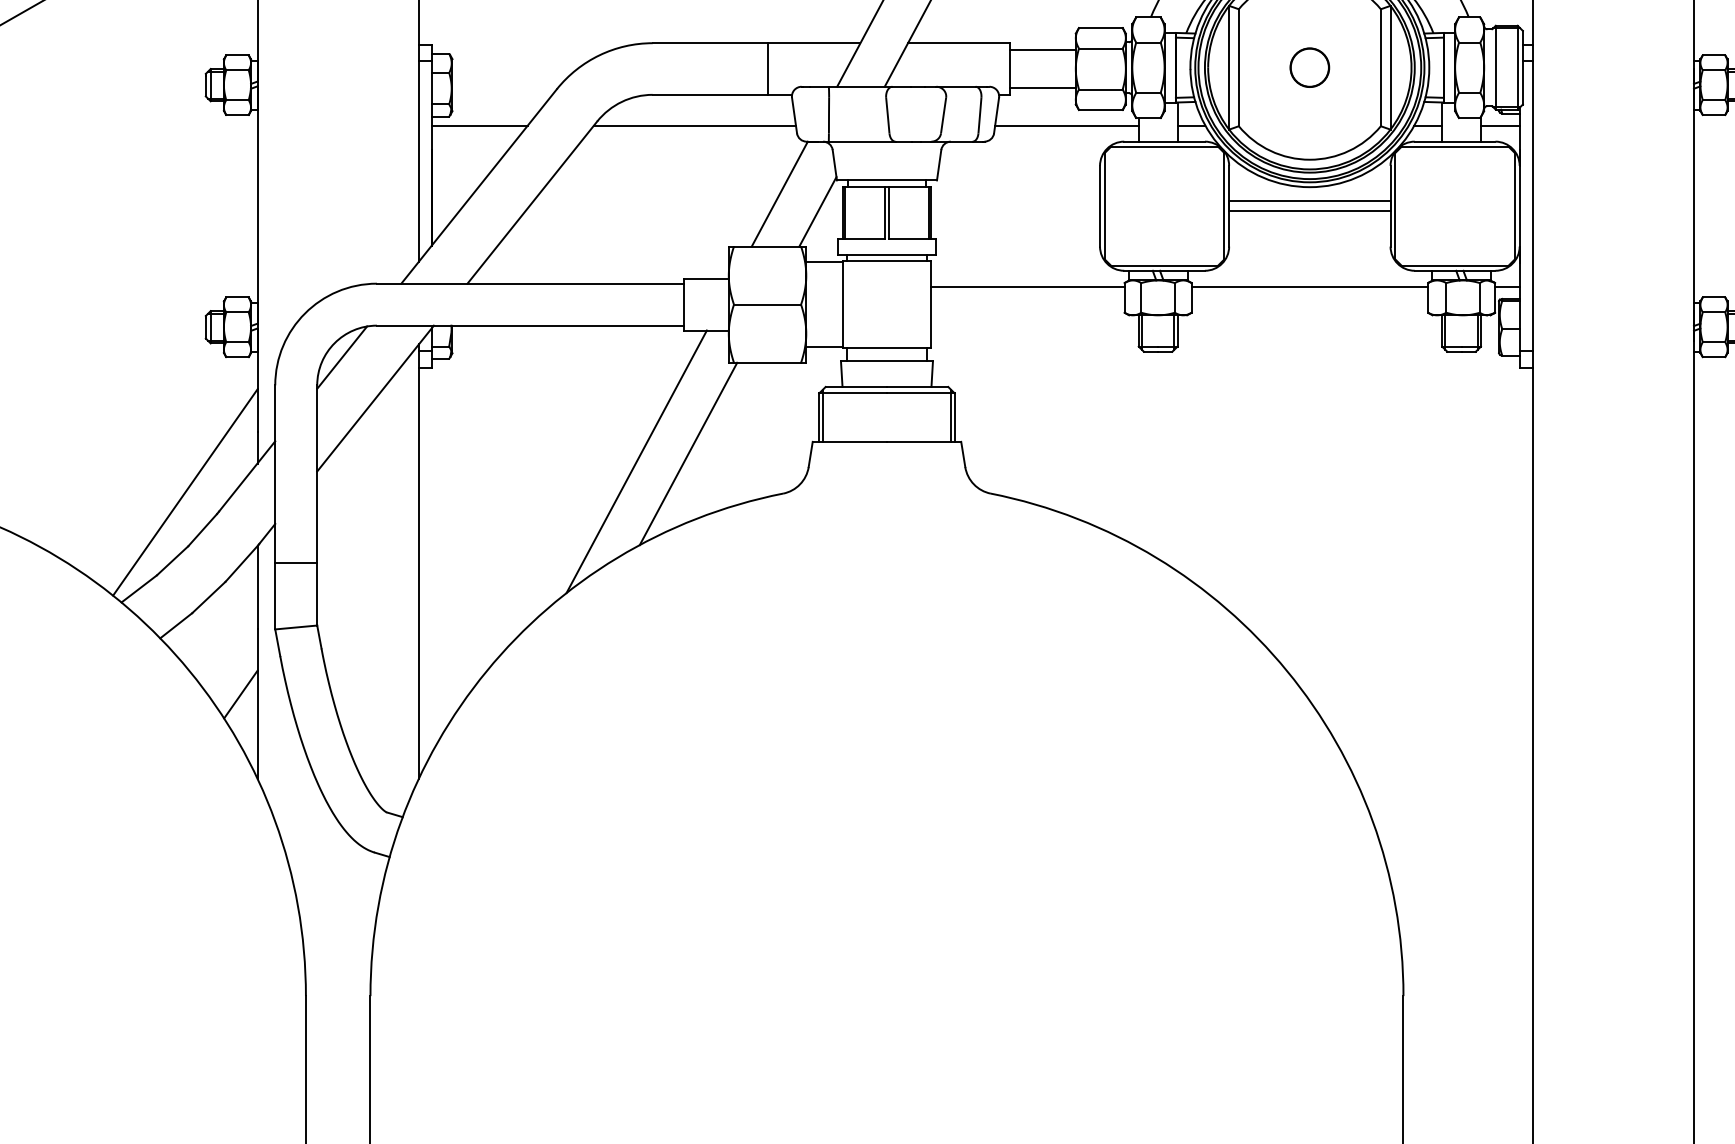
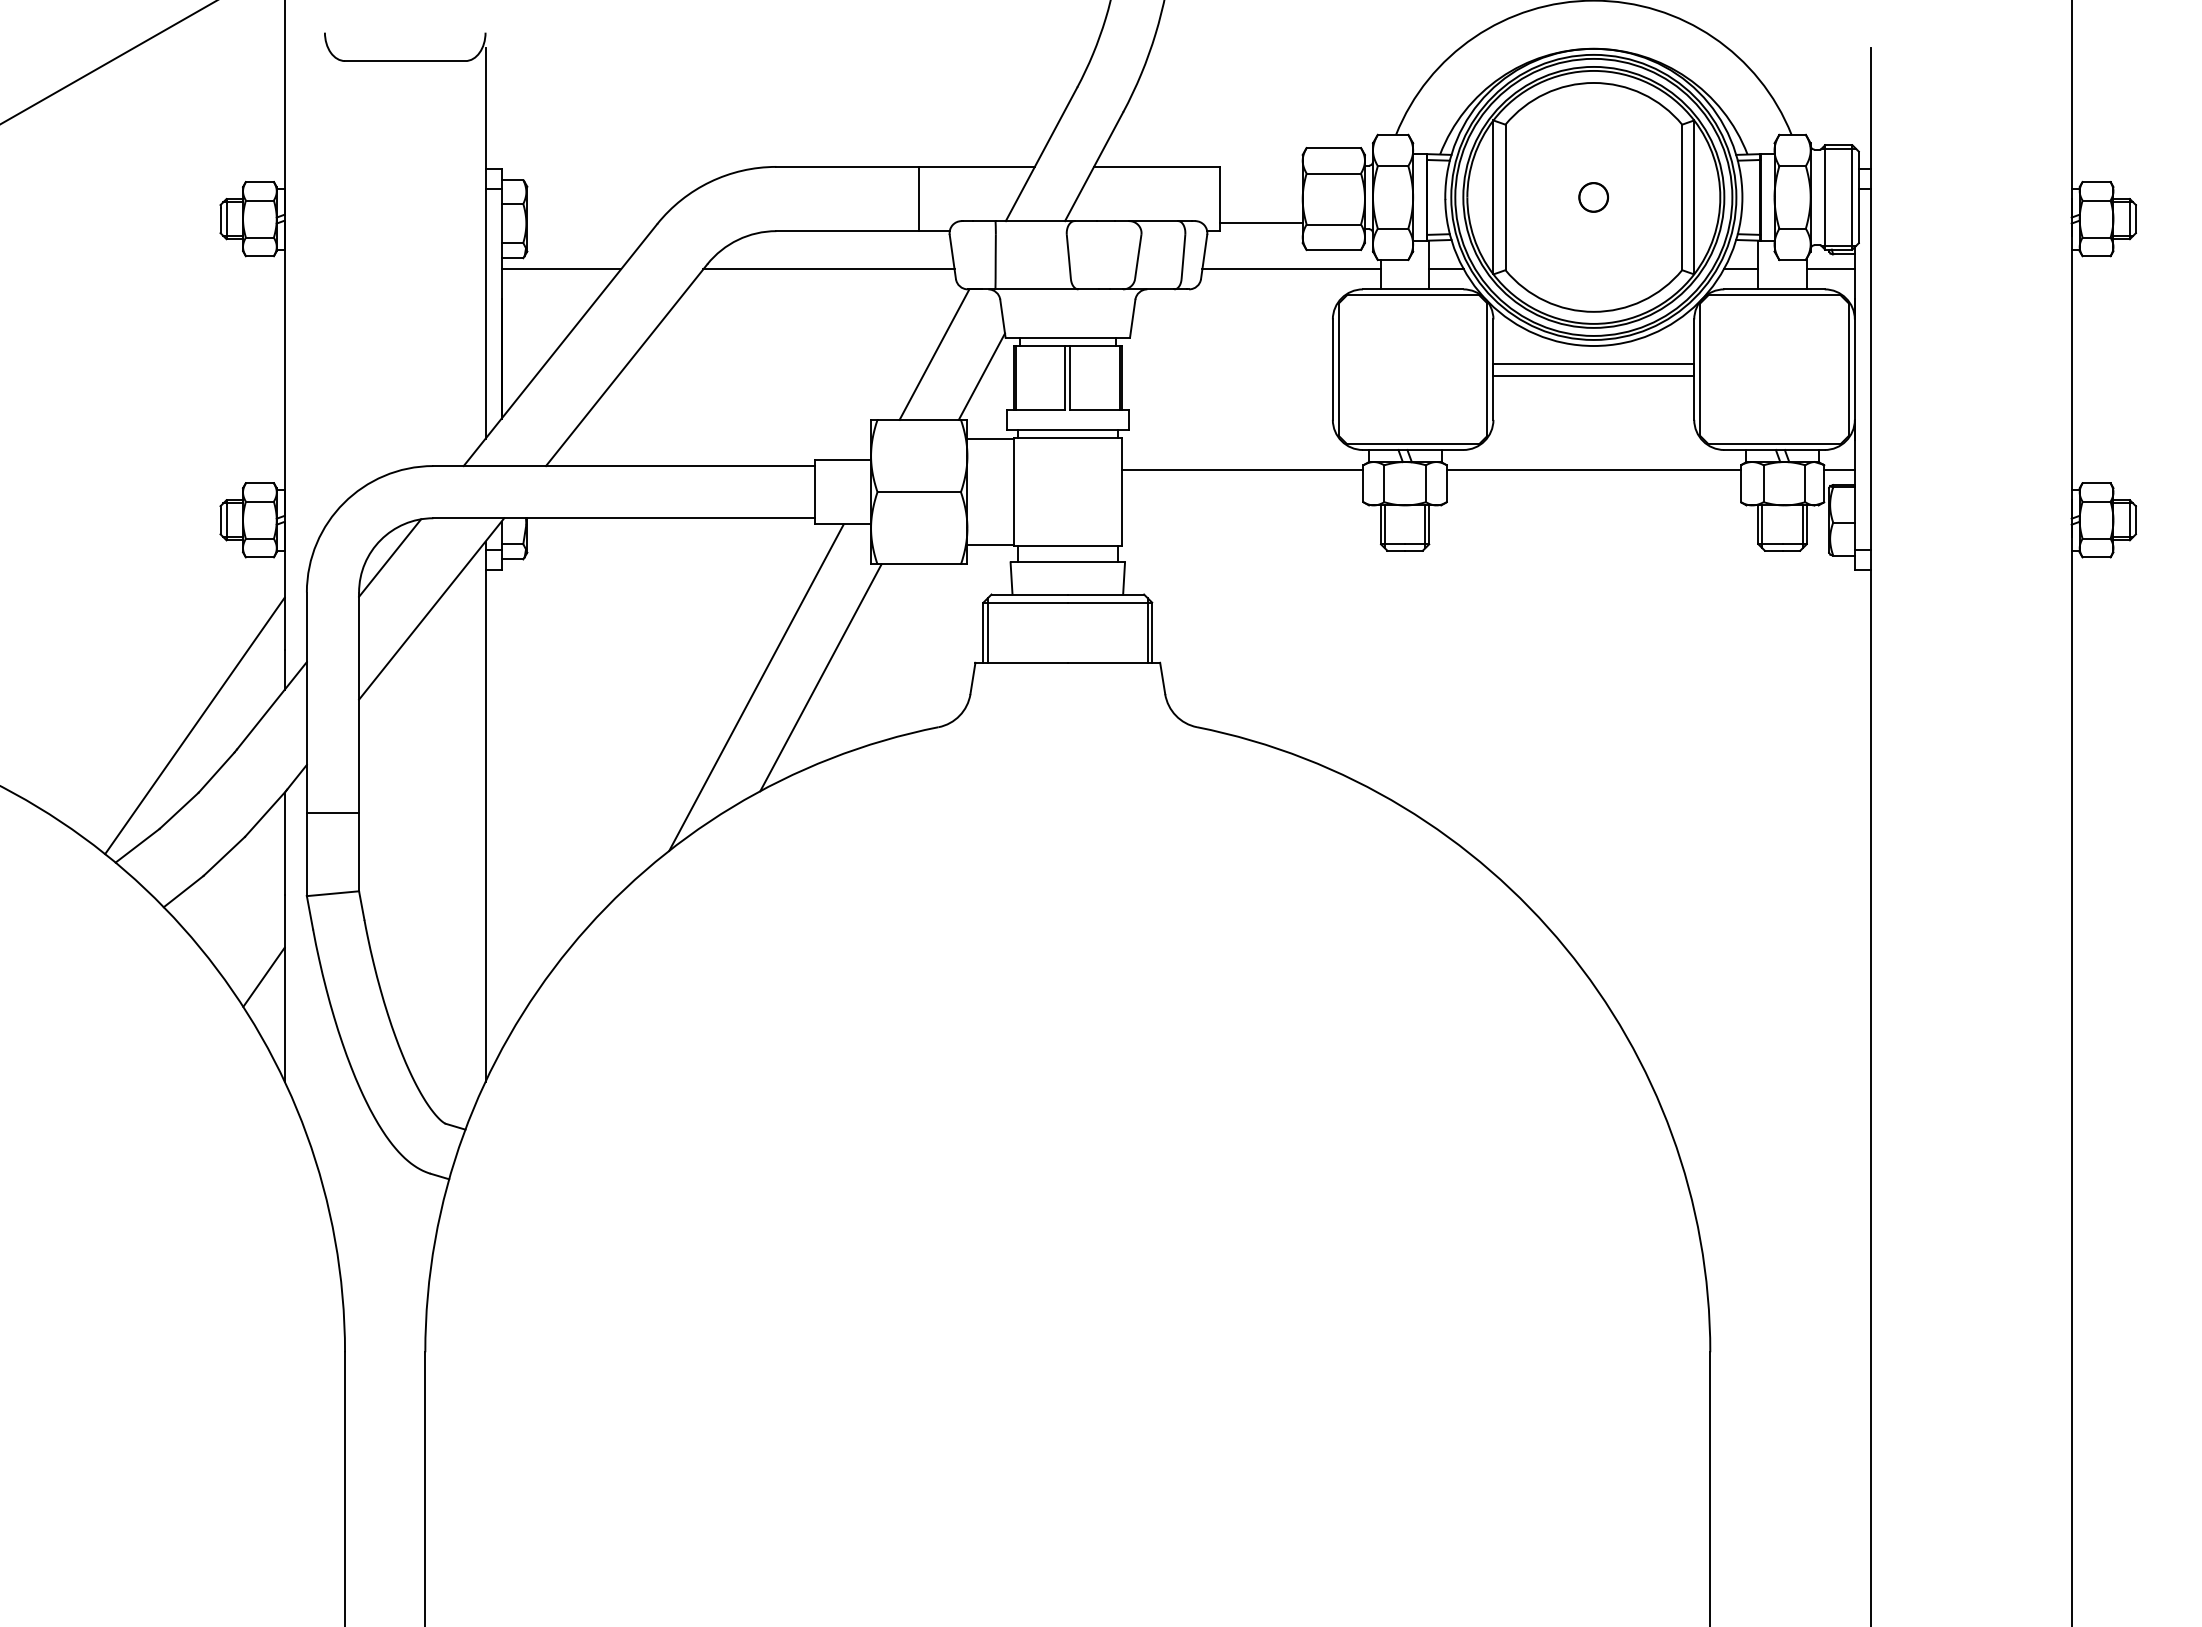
line: (1042, 49) -> (1261, 174), removed
circle: (1309, 67) -> (1593, 197), size x0.6

